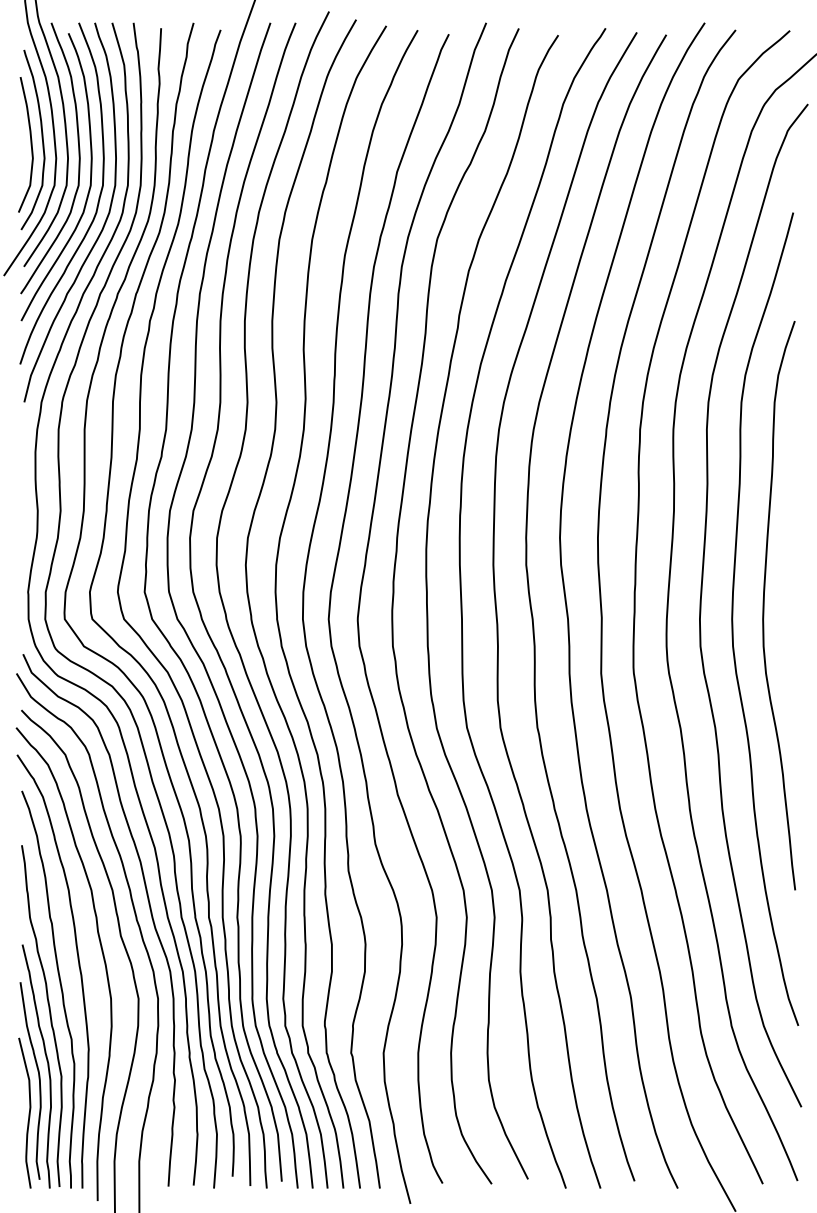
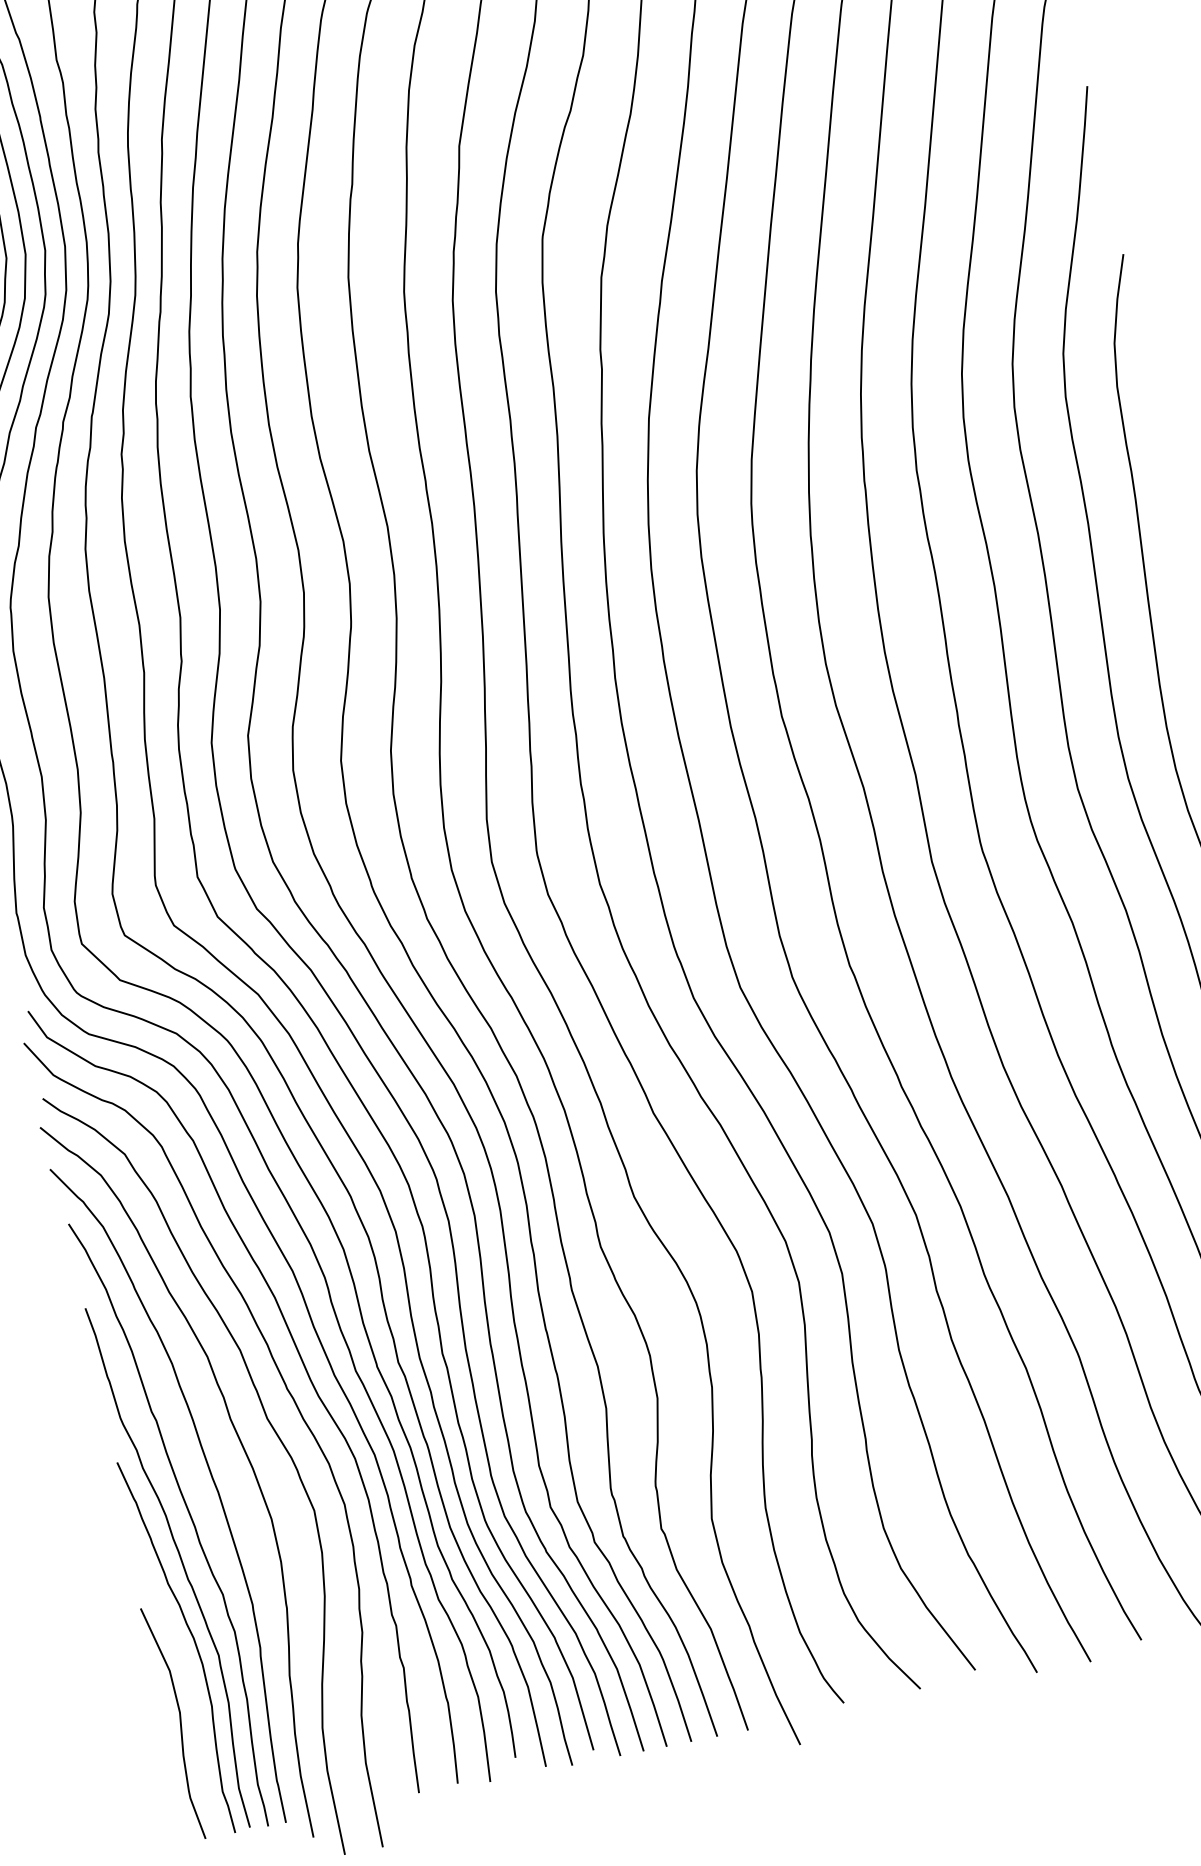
curve: (38, 1079) -> (183, 1667), removed

